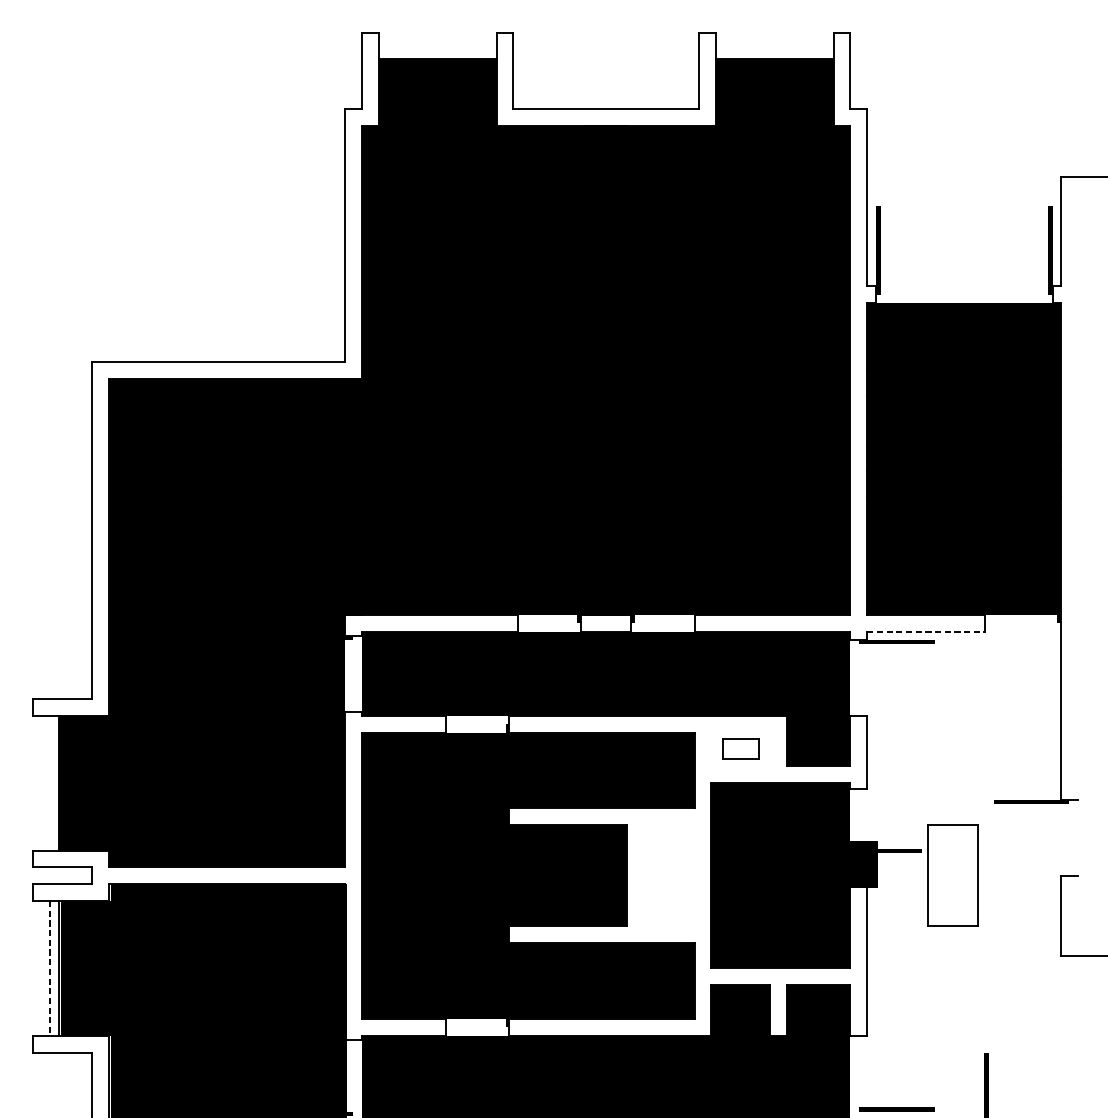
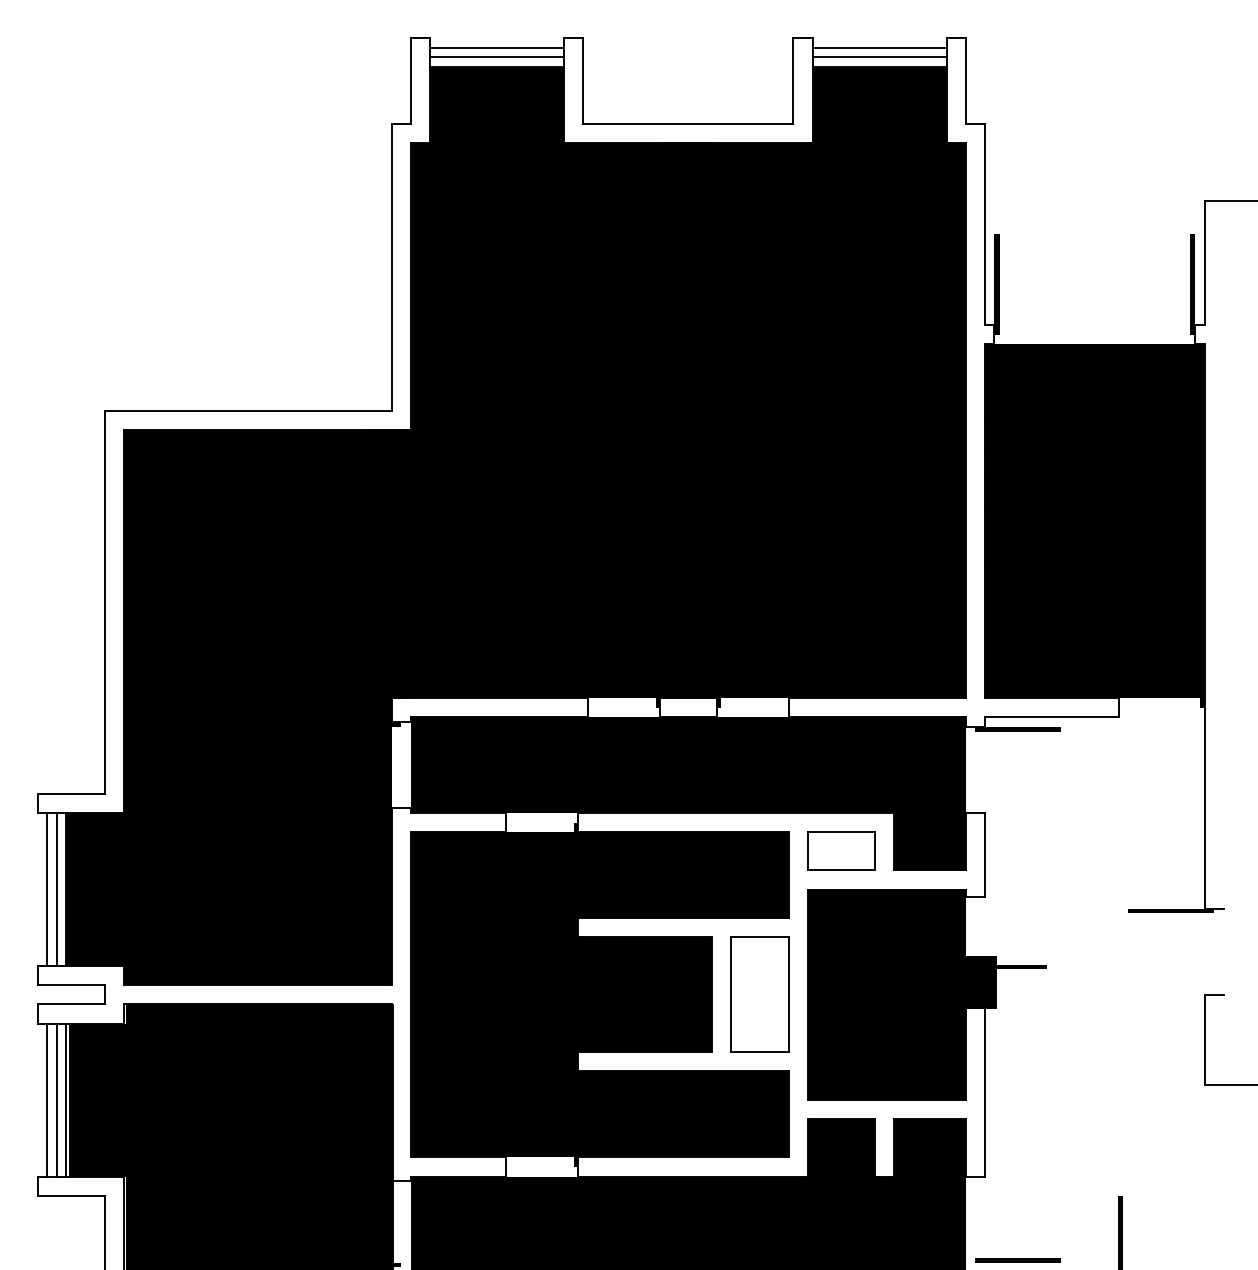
line: (437, 41) -> (496, 47), added
line: (774, 41) -> (879, 47), added
line: (437, 50) -> (496, 57), added
line: (774, 50) -> (879, 57), added
line: (925, 631) -> (1051, 717), dashed -> solid
part: (741, 748) -> (841, 850), size x1.67
line: (42, 783) -> (47, 889), added
line: (49, 783) -> (56, 889), added
part: (952, 875) -> (759, 994), moved
line: (42, 967) -> (47, 1099), added
line: (49, 968) -> (56, 1100), dashed -> solid

